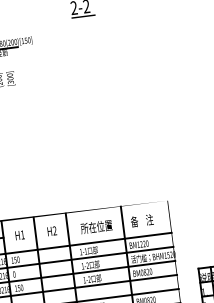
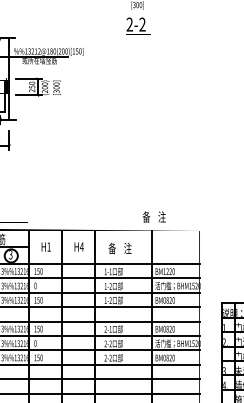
text: (142, 220) -> (154, 216), moved
text: (96, 227) -> (124, 248), 所在位置 -> 备    注
text: (54, 230) -> (81, 246), H2 -> H4

